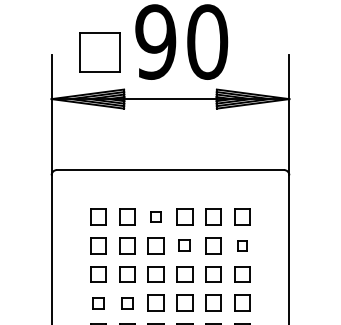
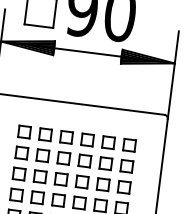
part: (155, 216) -> (66, 136), size x1.67
part: (184, 245) -> (84, 160), size x1.43
part: (242, 245) -> (127, 166), size x1.67
part: (98, 302) -> (16, 194), size x1.43
part: (127, 302) -> (37, 197), size x1.43

